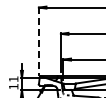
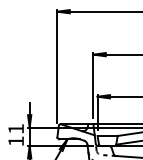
line: (38, 41) -> (56, 67), dashed -> solid

